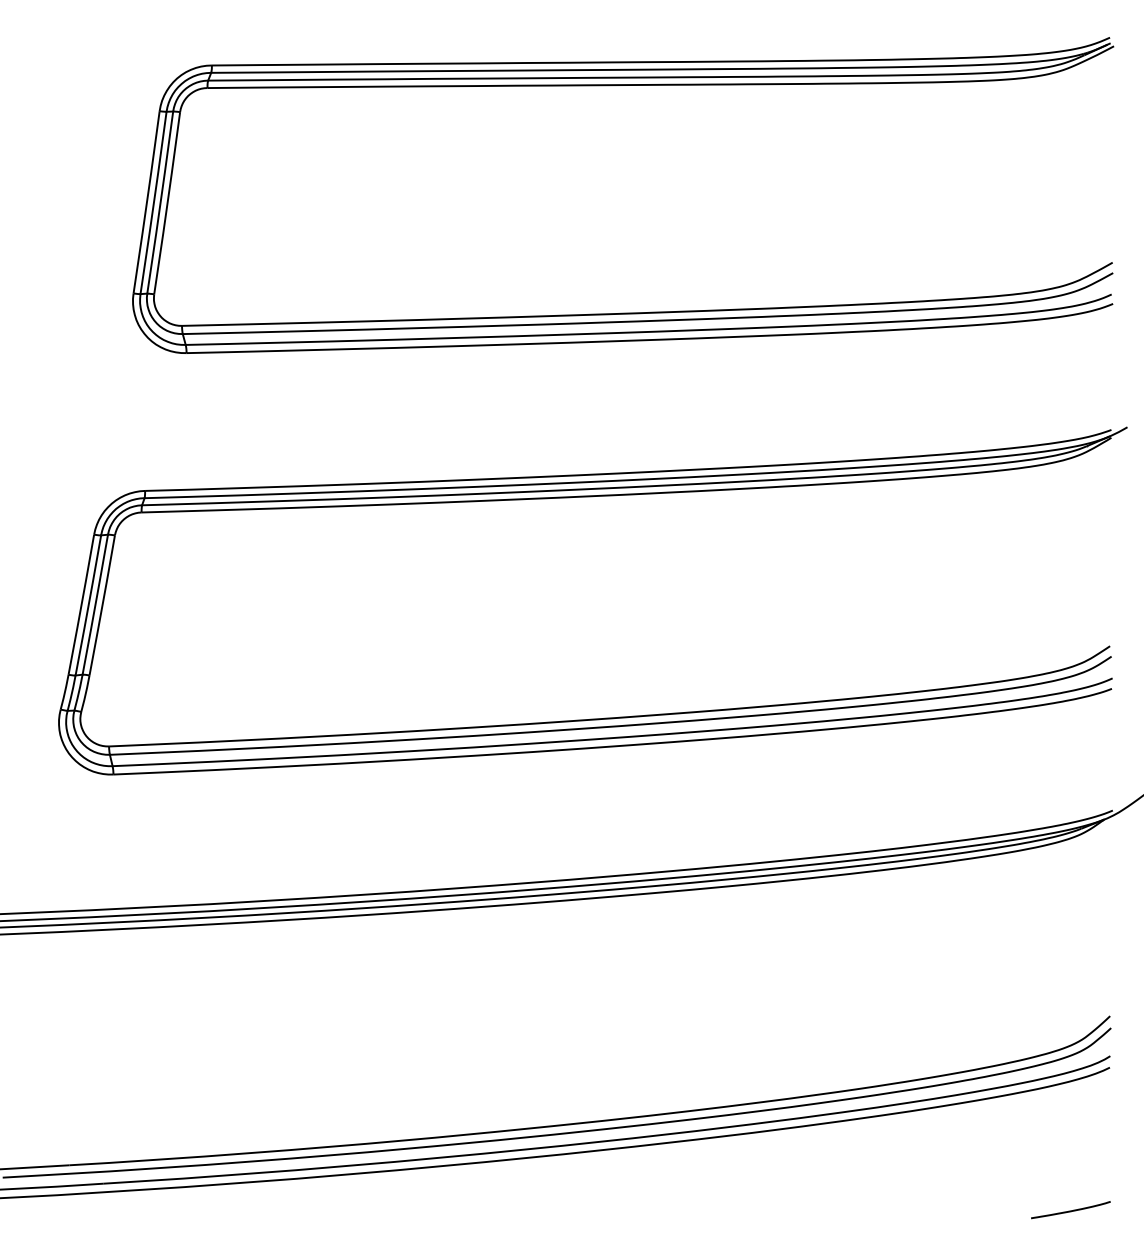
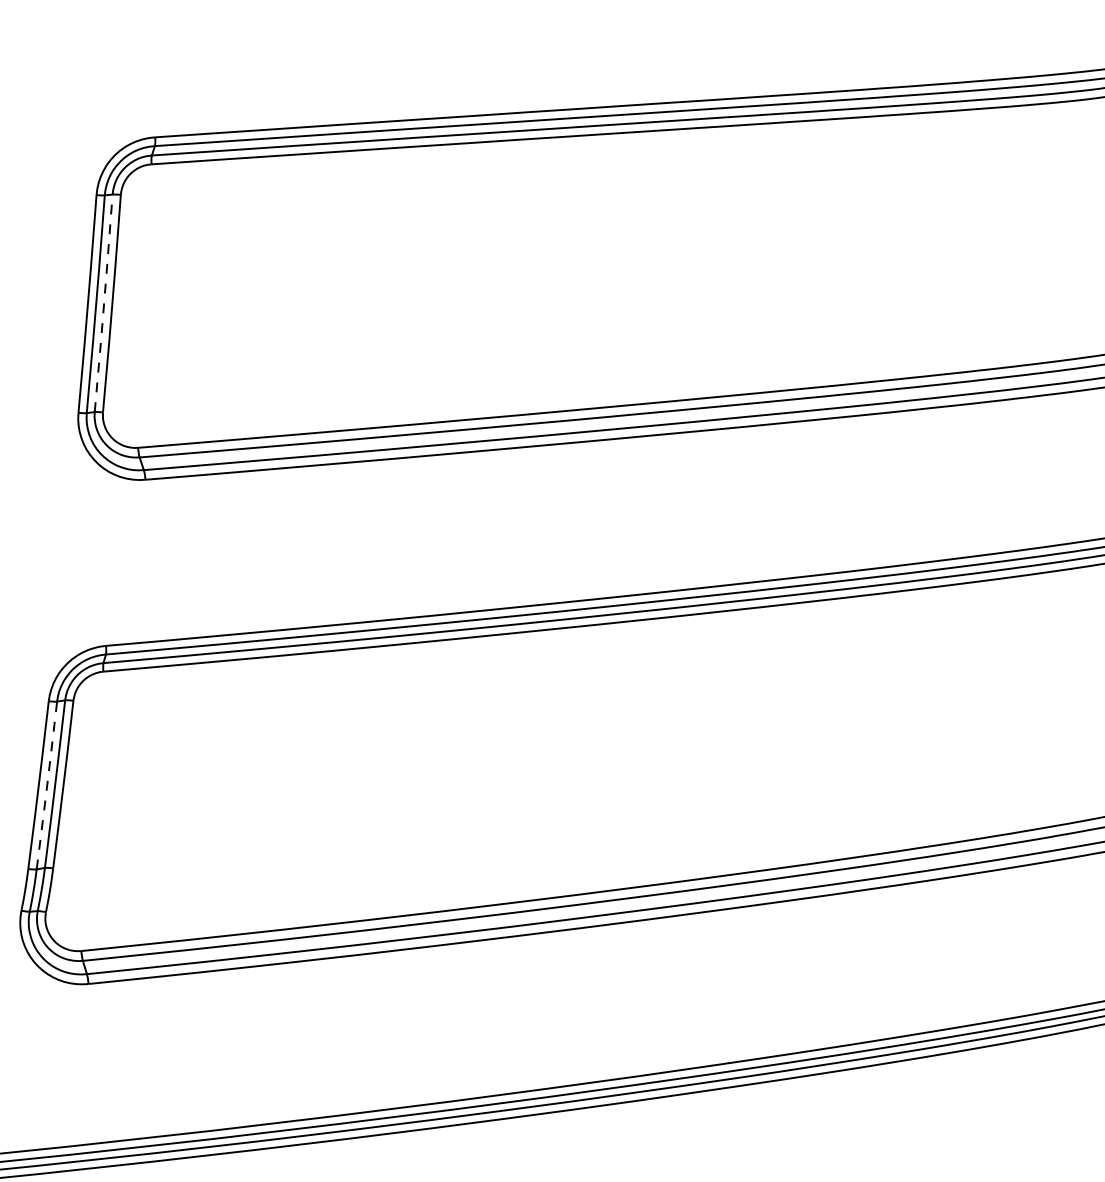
line: (160, 202) -> (103, 303), solid -> dashed
line: (88, 605) -> (47, 785), solid -> dashed

